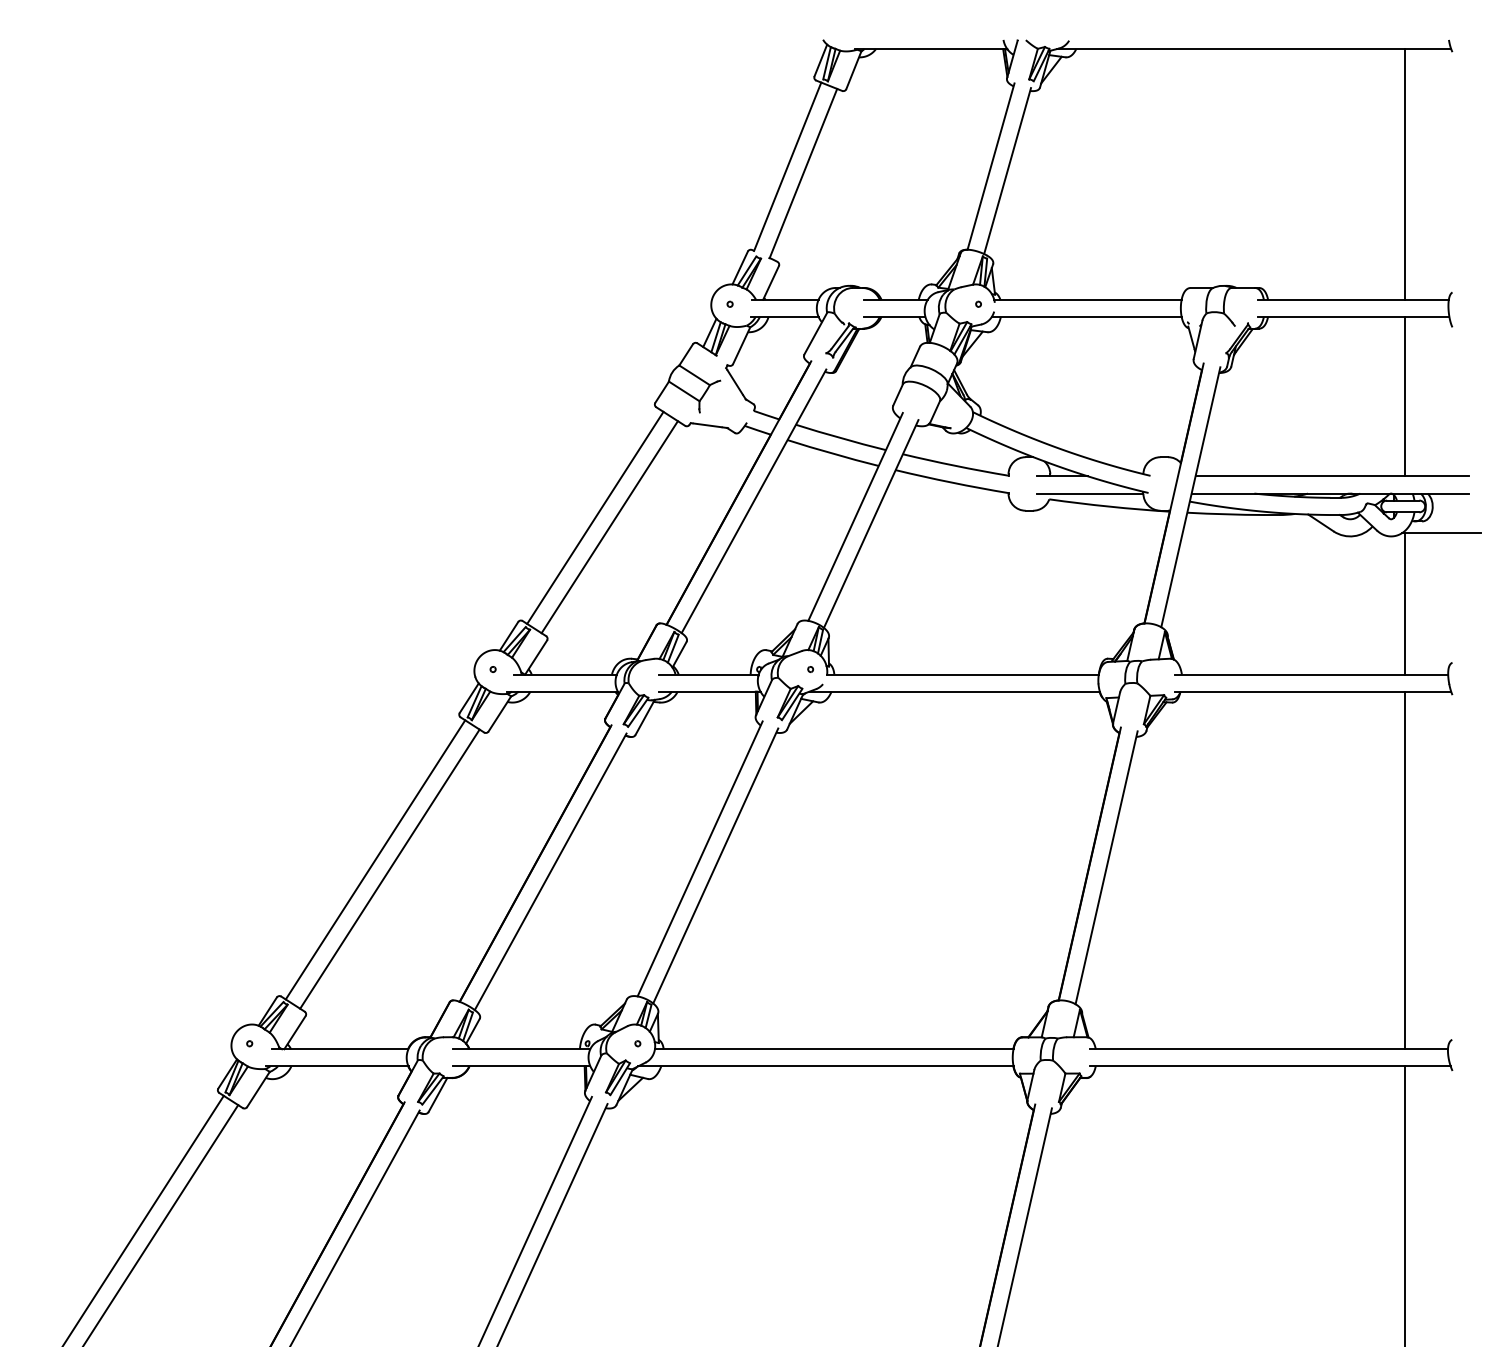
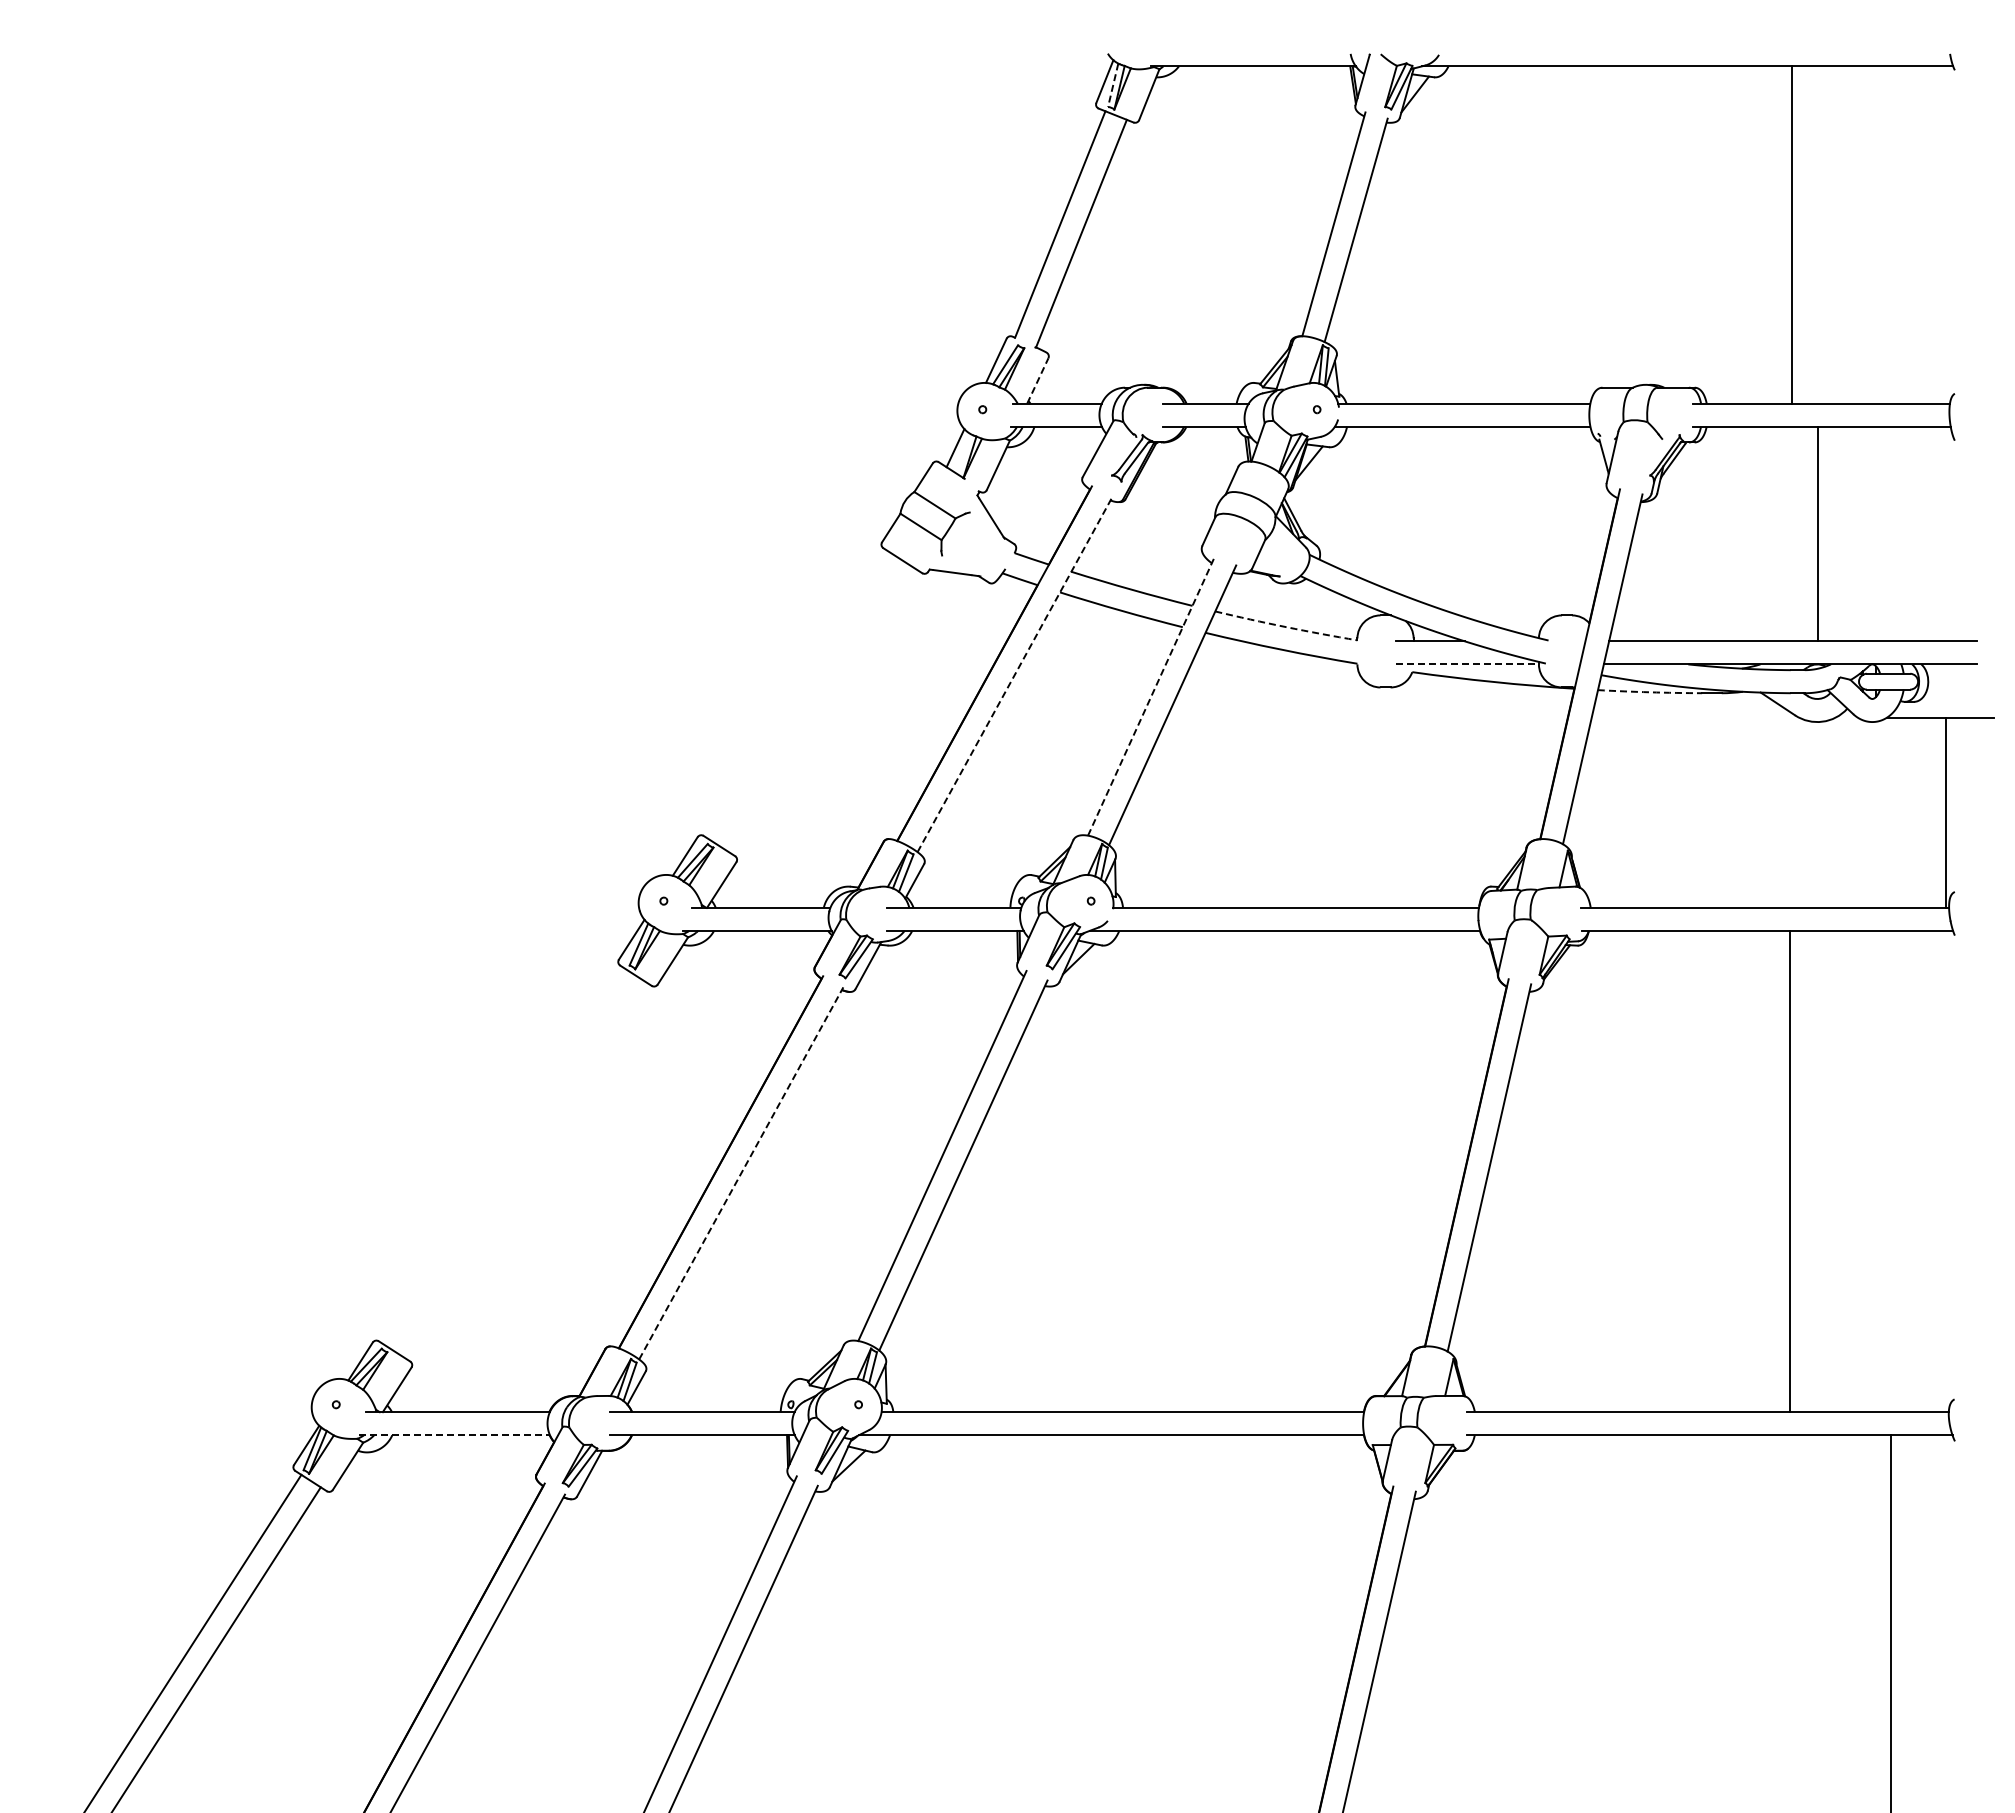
line: (827, 63) -> (1113, 85), solid -> dashed
line: (1404, 174) -> (1791, 234), moved
line: (770, 282) -> (1037, 380), solid -> dashed
line: (715, 336) -> (963, 453), removed
line: (1404, 396) -> (1817, 533), moved
arc: (955, 466) -> (1286, 627), solid -> dashed
line: (1091, 493) -> (1468, 664), solid -> dashed
line: (754, 501) -> (1015, 674), solid -> dashed
arc: (1226, 514) -> (1650, 692), solid -> dashed
line: (855, 516) -> (1151, 695), solid -> dashed
line: (595, 517) -> (801, 696), removed
line: (609, 527) -> (820, 709), removed
line: (1404, 603) -> (1945, 812), moved
line: (375, 860) -> (505, 1157), removed
line: (389, 868) -> (524, 1169), removed
line: (1404, 870) -> (1789, 1171), moved
line: (550, 871) -> (741, 1172), solid -> dashed
line: (337, 1066) -> (454, 1435), solid -> dashed

